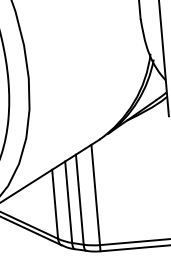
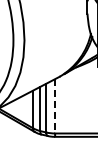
line: (96, 195) -> (55, 106), solid -> dashed

